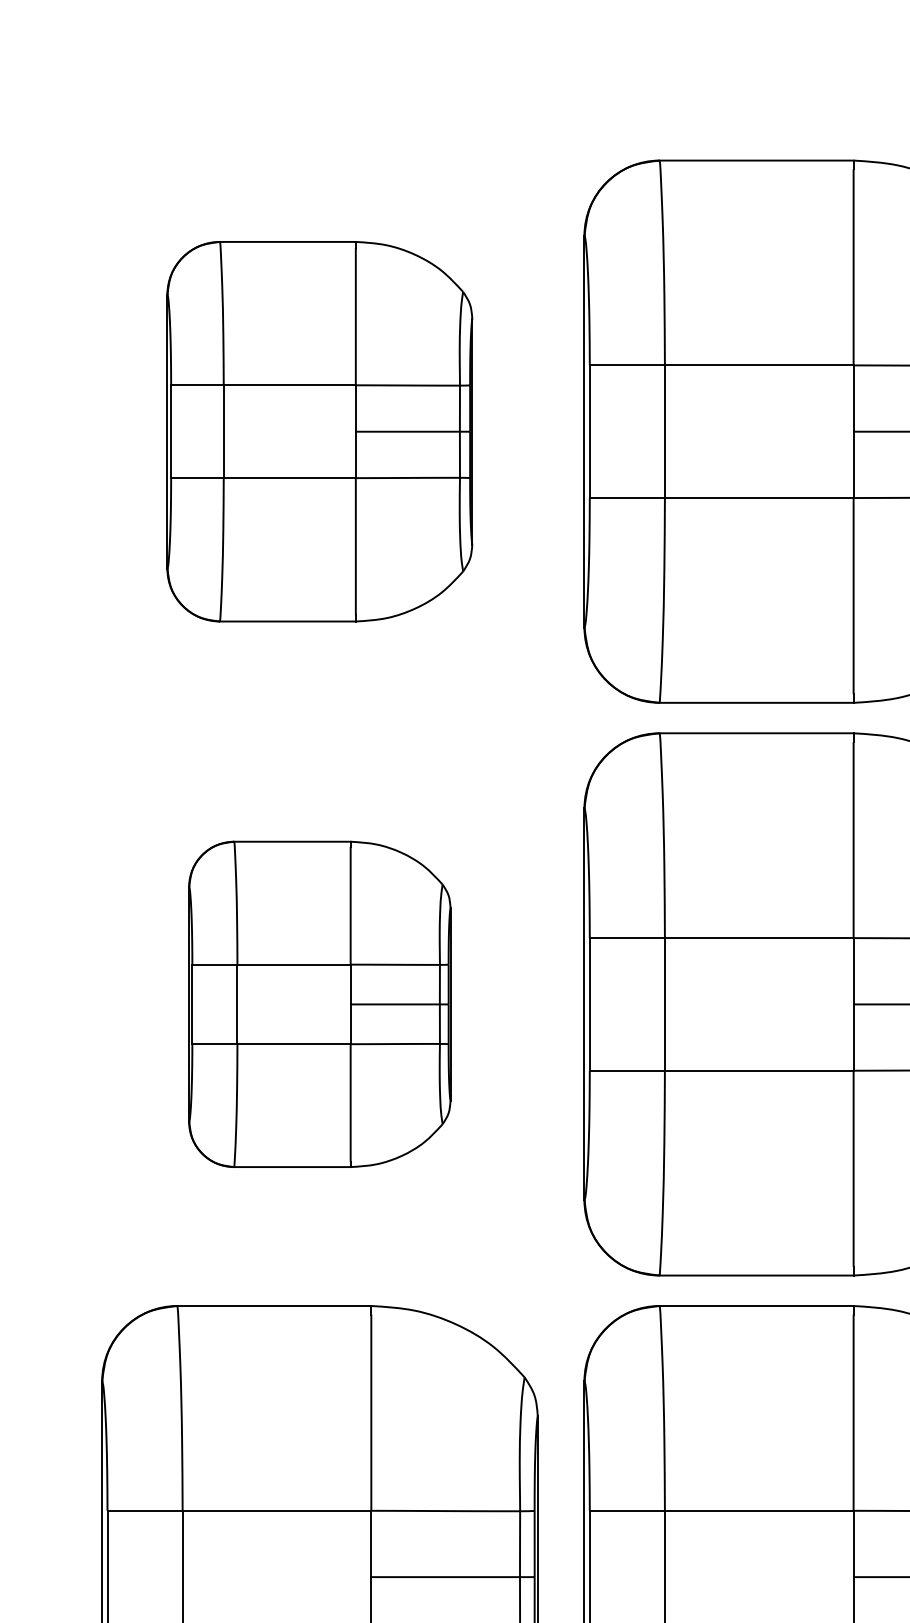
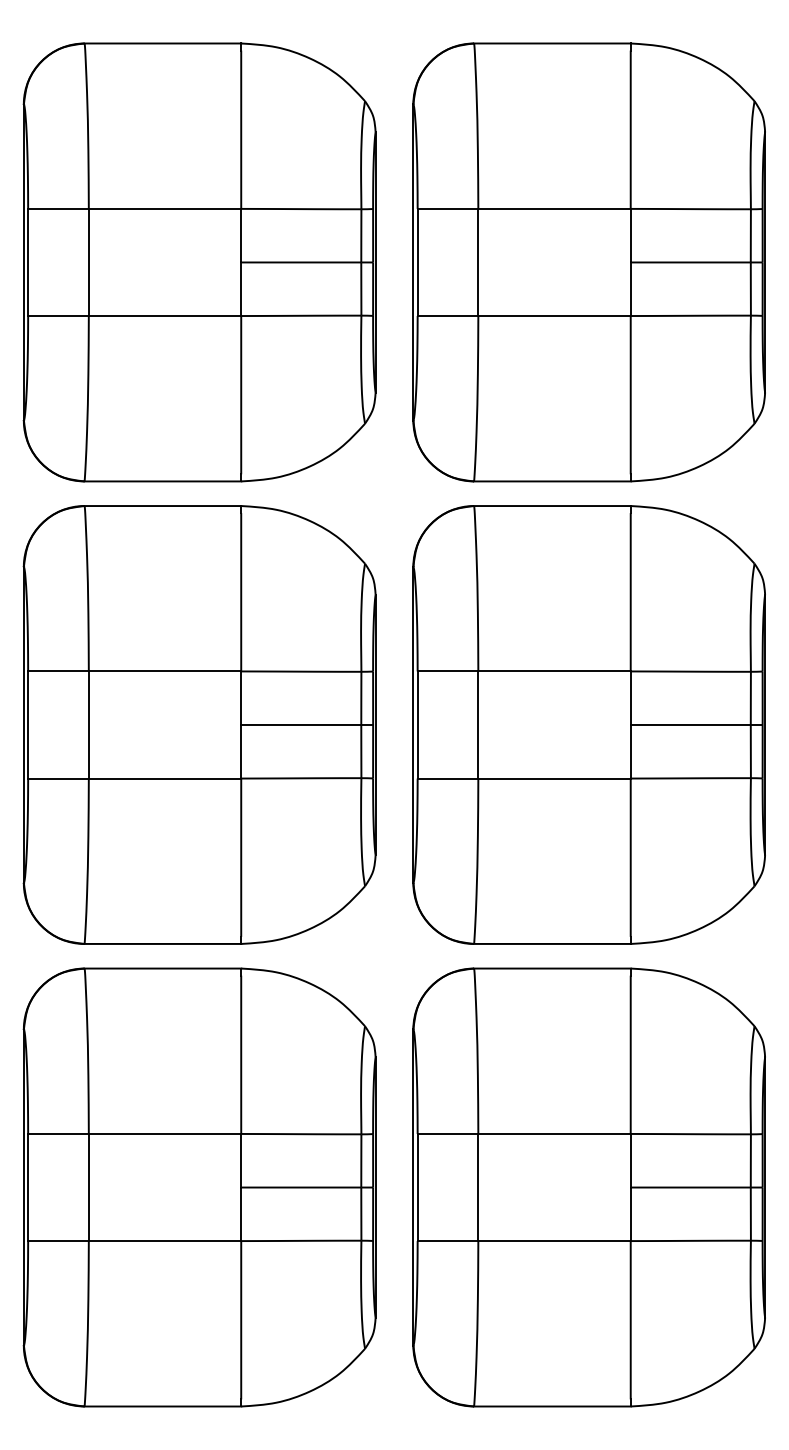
part: (319, 431) -> (199, 262), size x1.43
part: (319, 1003) -> (199, 724), size x1.67

